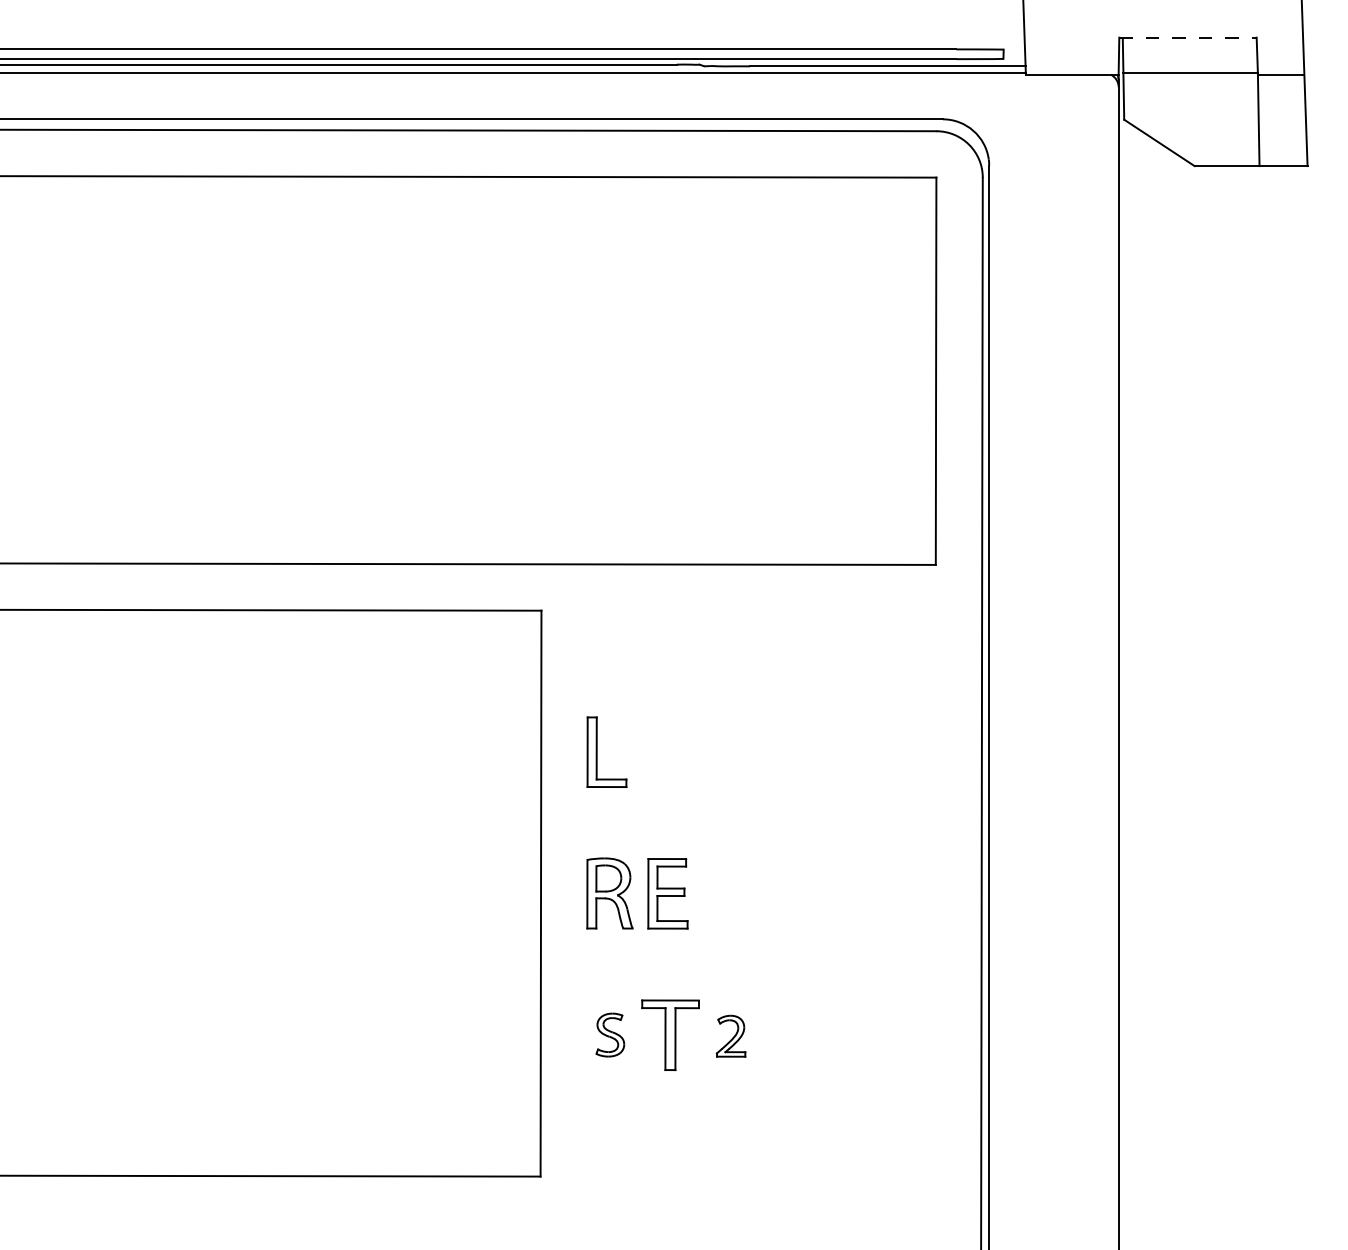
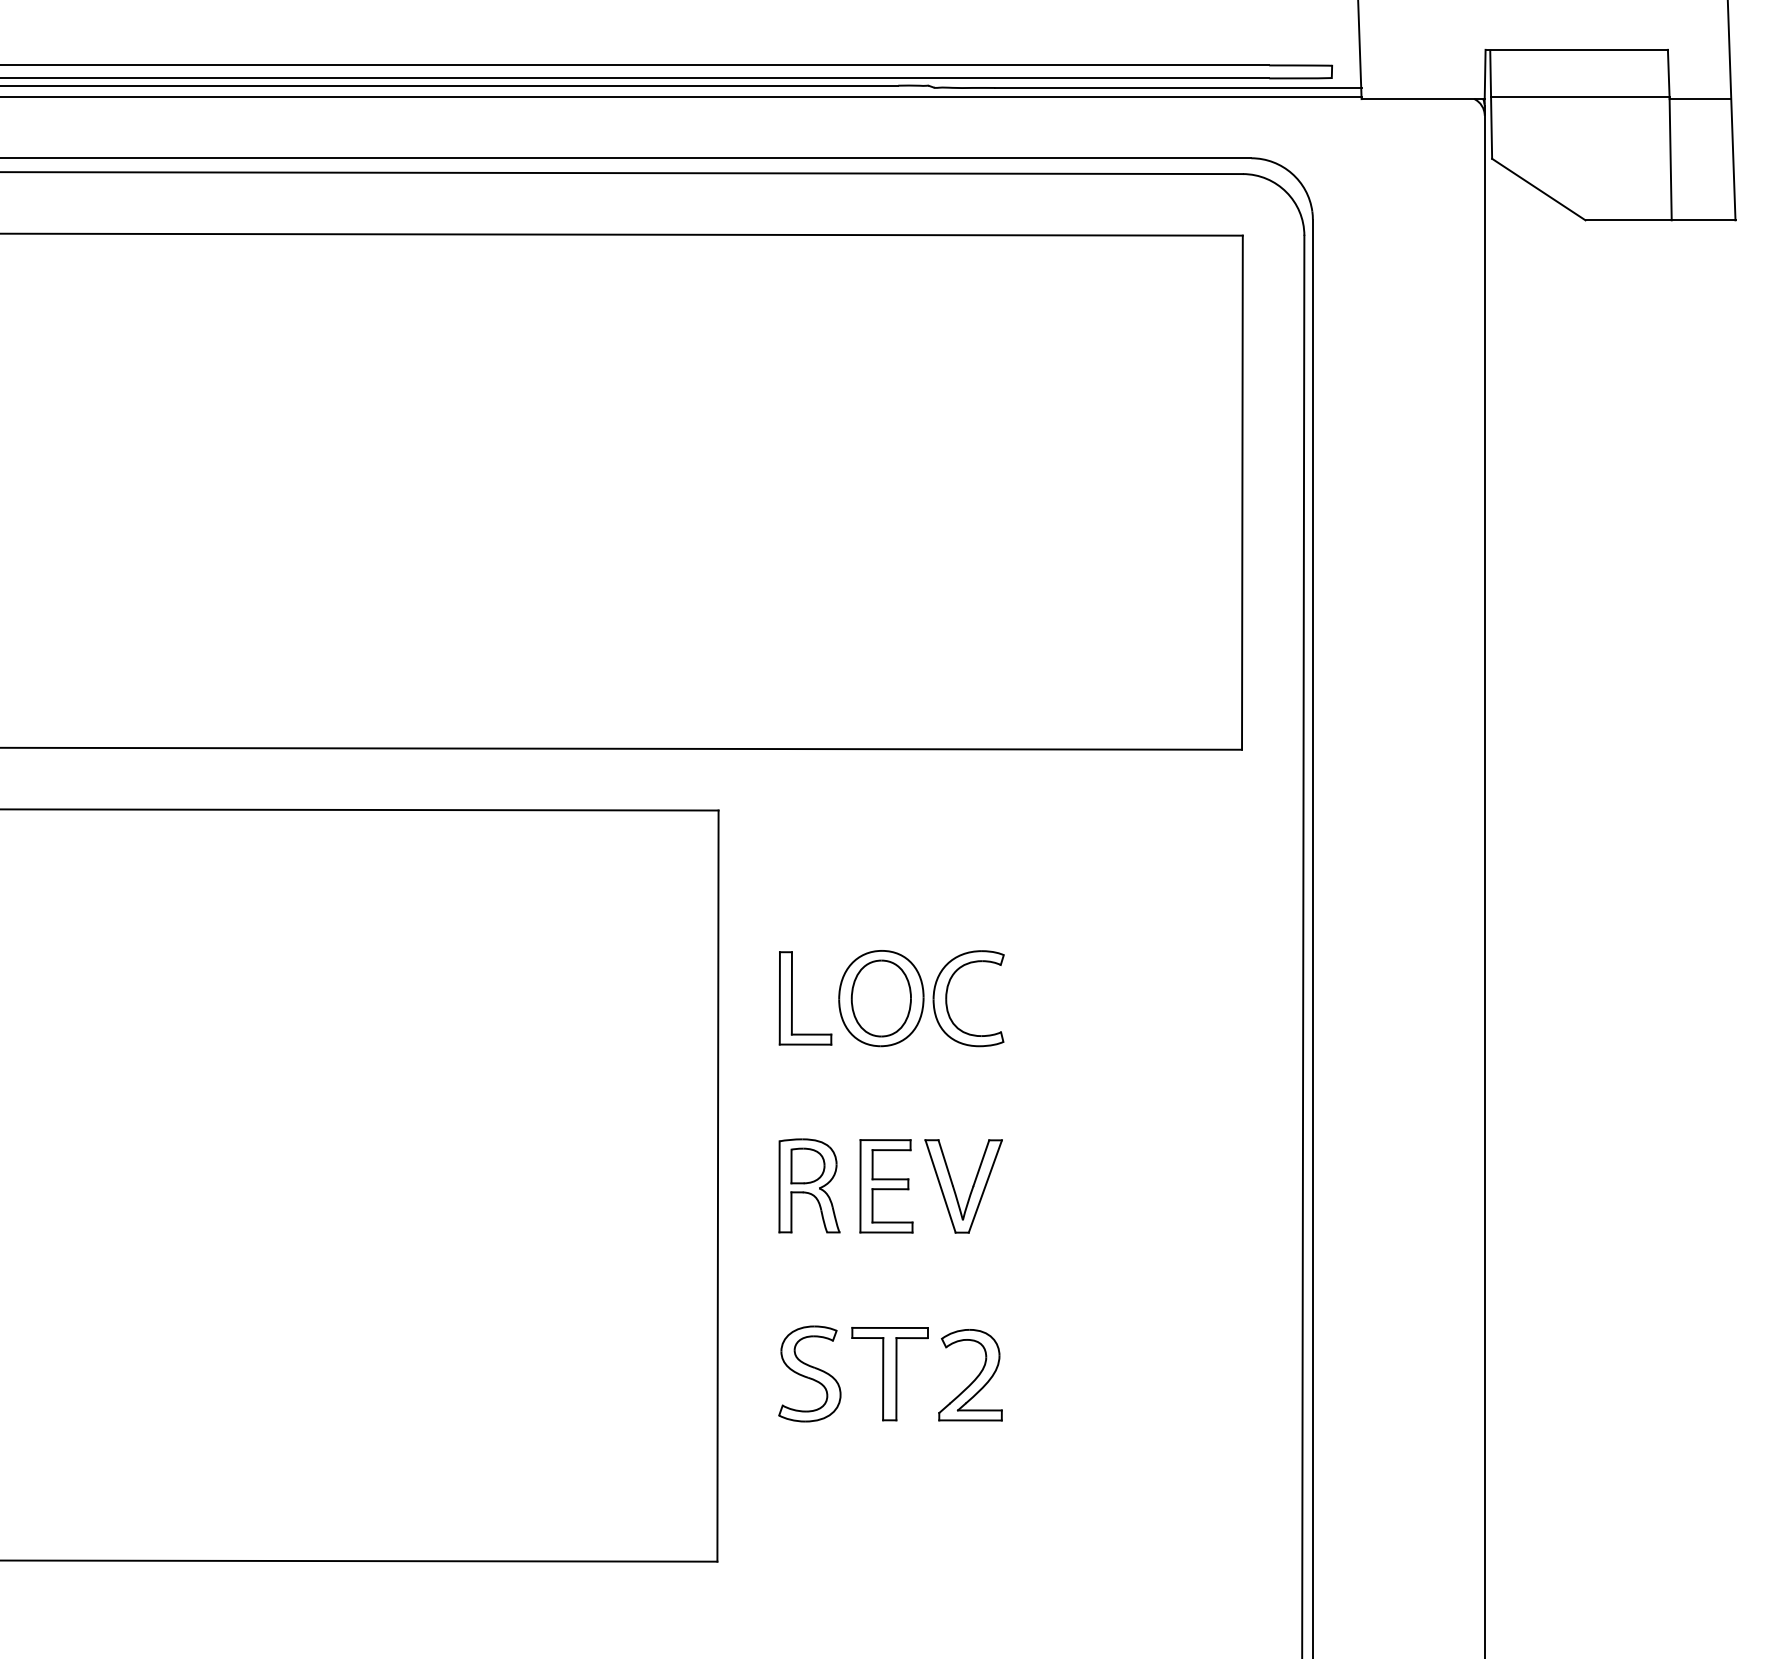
line: (1187, 37) -> (1576, 49), dashed -> solid
part: (694, 752) -> (921, 998), added
part: (719, 894) -> (954, 1187), added
part: (610, 1034) -> (810, 1373), size x1.67
part: (730, 1036) -> (969, 1375), size x1.67

